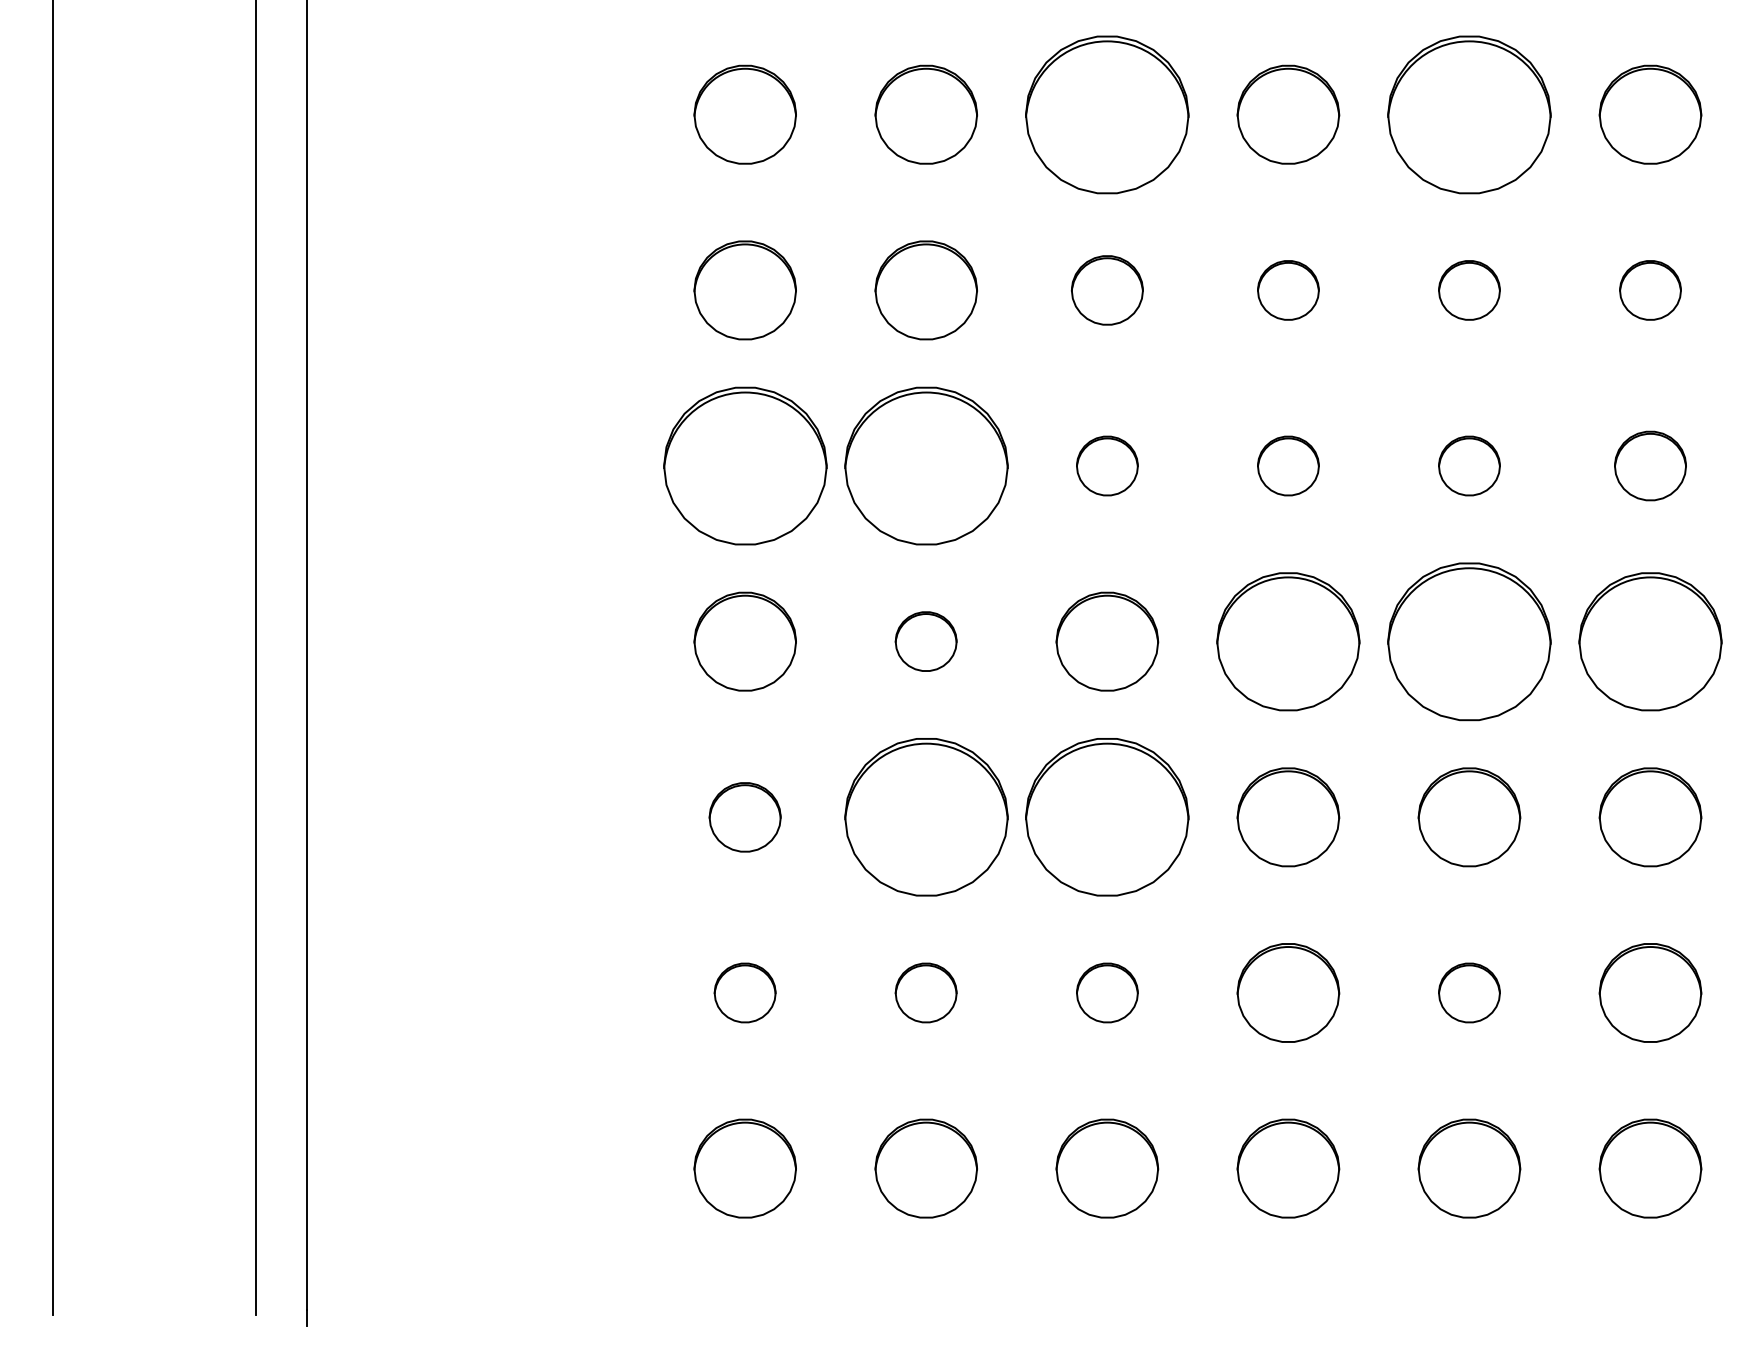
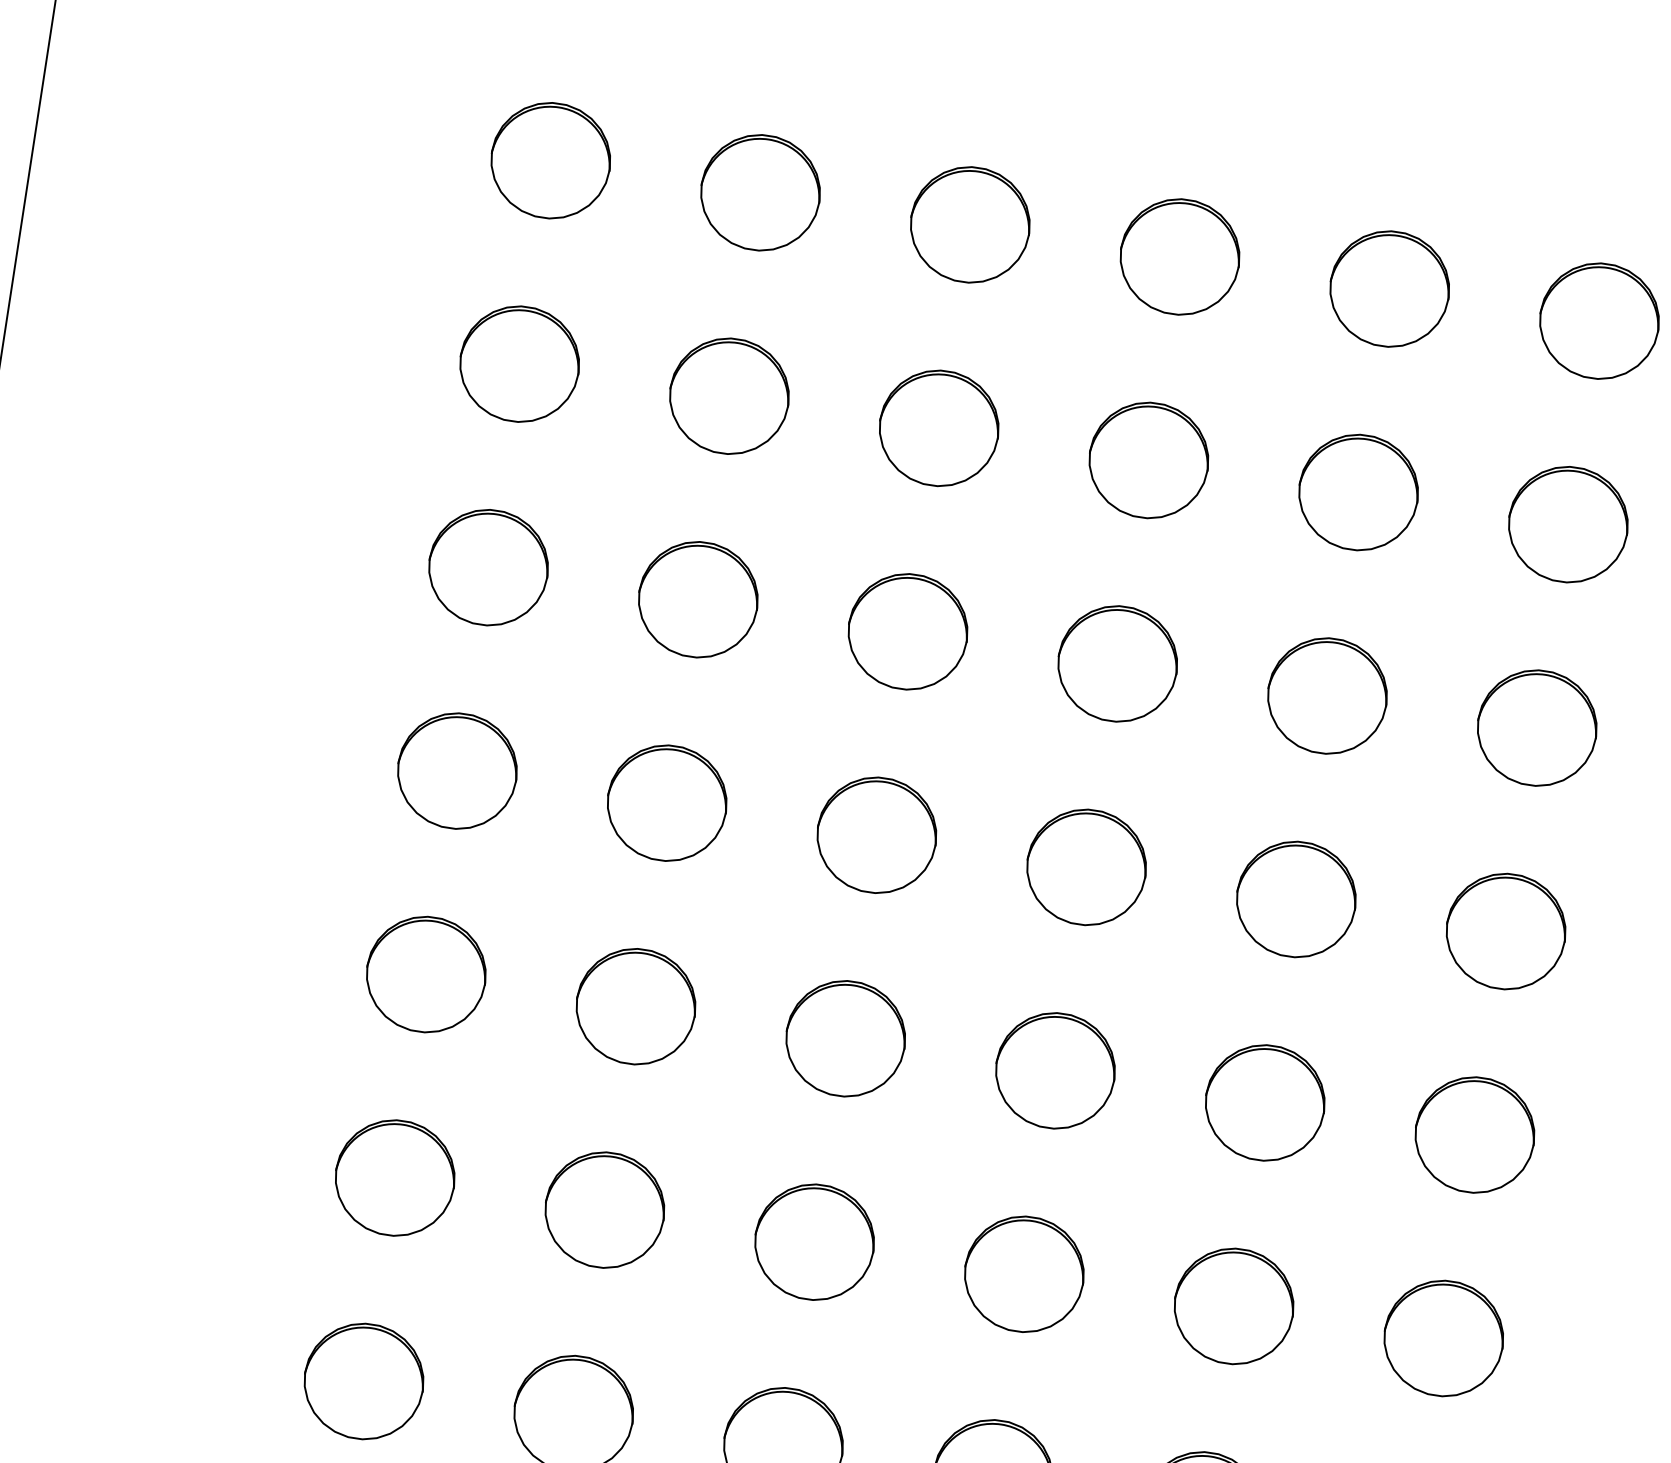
part: (1107, 114) -> (970, 224), size x0.62
part: (1469, 114) -> (1389, 288), size x0.62
part: (1107, 290) -> (939, 428), size x1.43
part: (1288, 290) -> (1148, 460), size x1.67
part: (1469, 290) -> (1358, 492), size x1.67
part: (1650, 290) -> (1568, 524), size x1.67
part: (744, 465) -> (487, 566), size x0.62
part: (925, 465) -> (697, 598), size x0.62
part: (1107, 465) -> (908, 631), size x1.67
part: (1288, 465) -> (1117, 663), size x1.67
part: (1469, 465) -> (1327, 695), size x1.67
part: (1650, 465) -> (1537, 727), size x1.43
part: (925, 641) -> (666, 802), size x1.67
part: (1288, 641) -> (1086, 867), size x0.71
part: (1469, 641) -> (1296, 899), size x0.62
part: (1650, 641) -> (1506, 931), size x0.71
part: (744, 817) -> (425, 974), size x1.43
part: (925, 817) -> (635, 1006), size x0.62
part: (1107, 817) -> (845, 1038), size x0.62
part: (744, 992) -> (394, 1177), size x1.67
part: (925, 992) -> (604, 1209), size x1.67
part: (1107, 992) -> (814, 1241), size x1.67
part: (1469, 992) -> (1234, 1305), size x1.67

